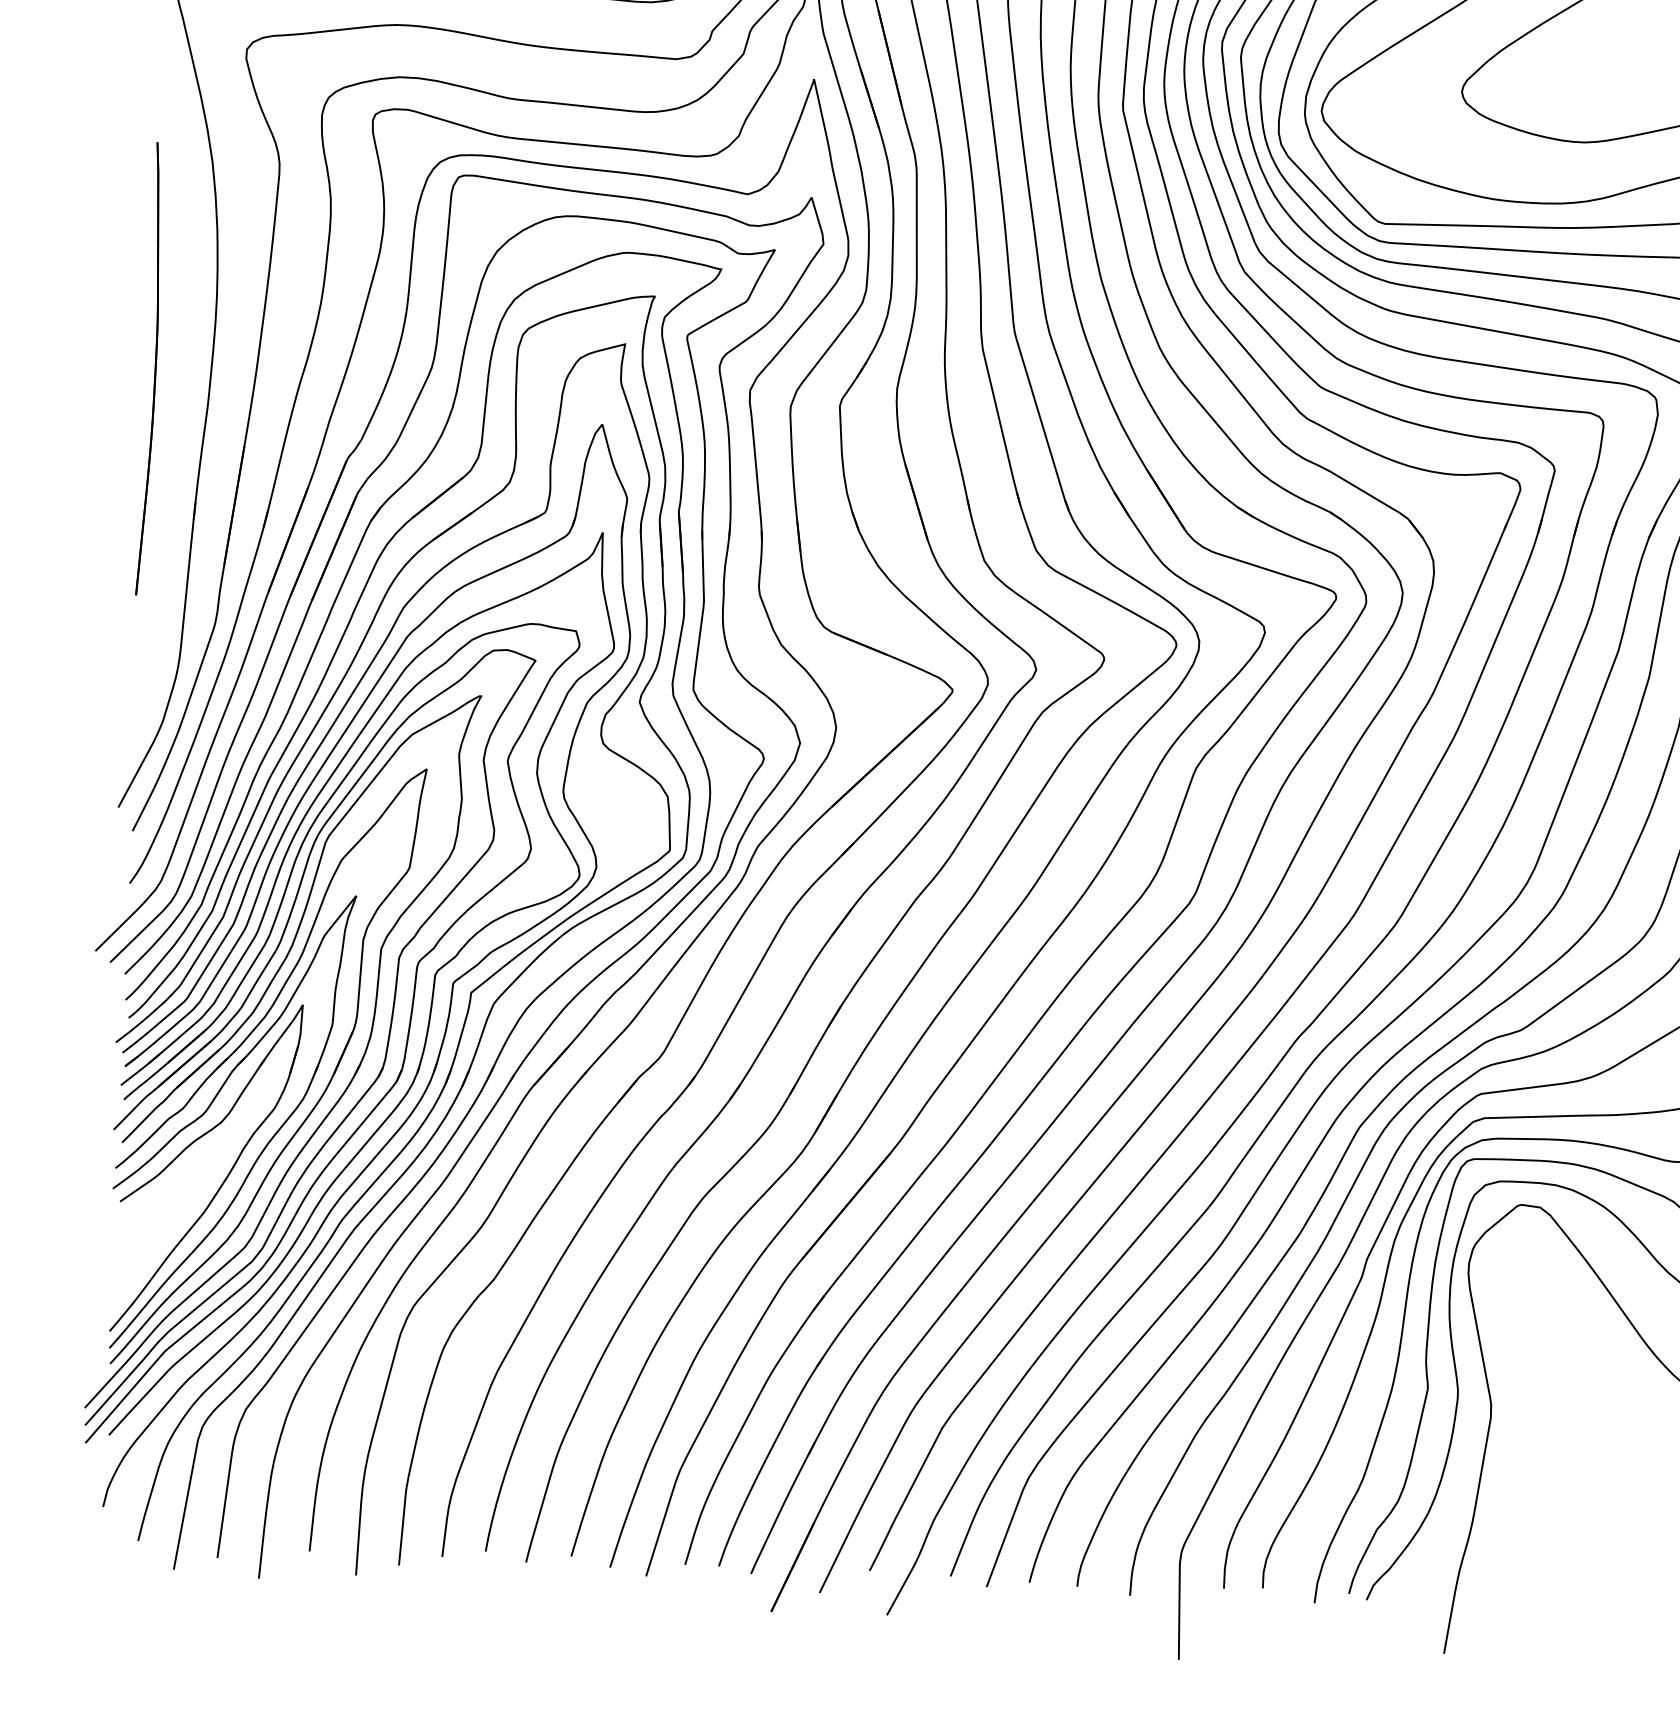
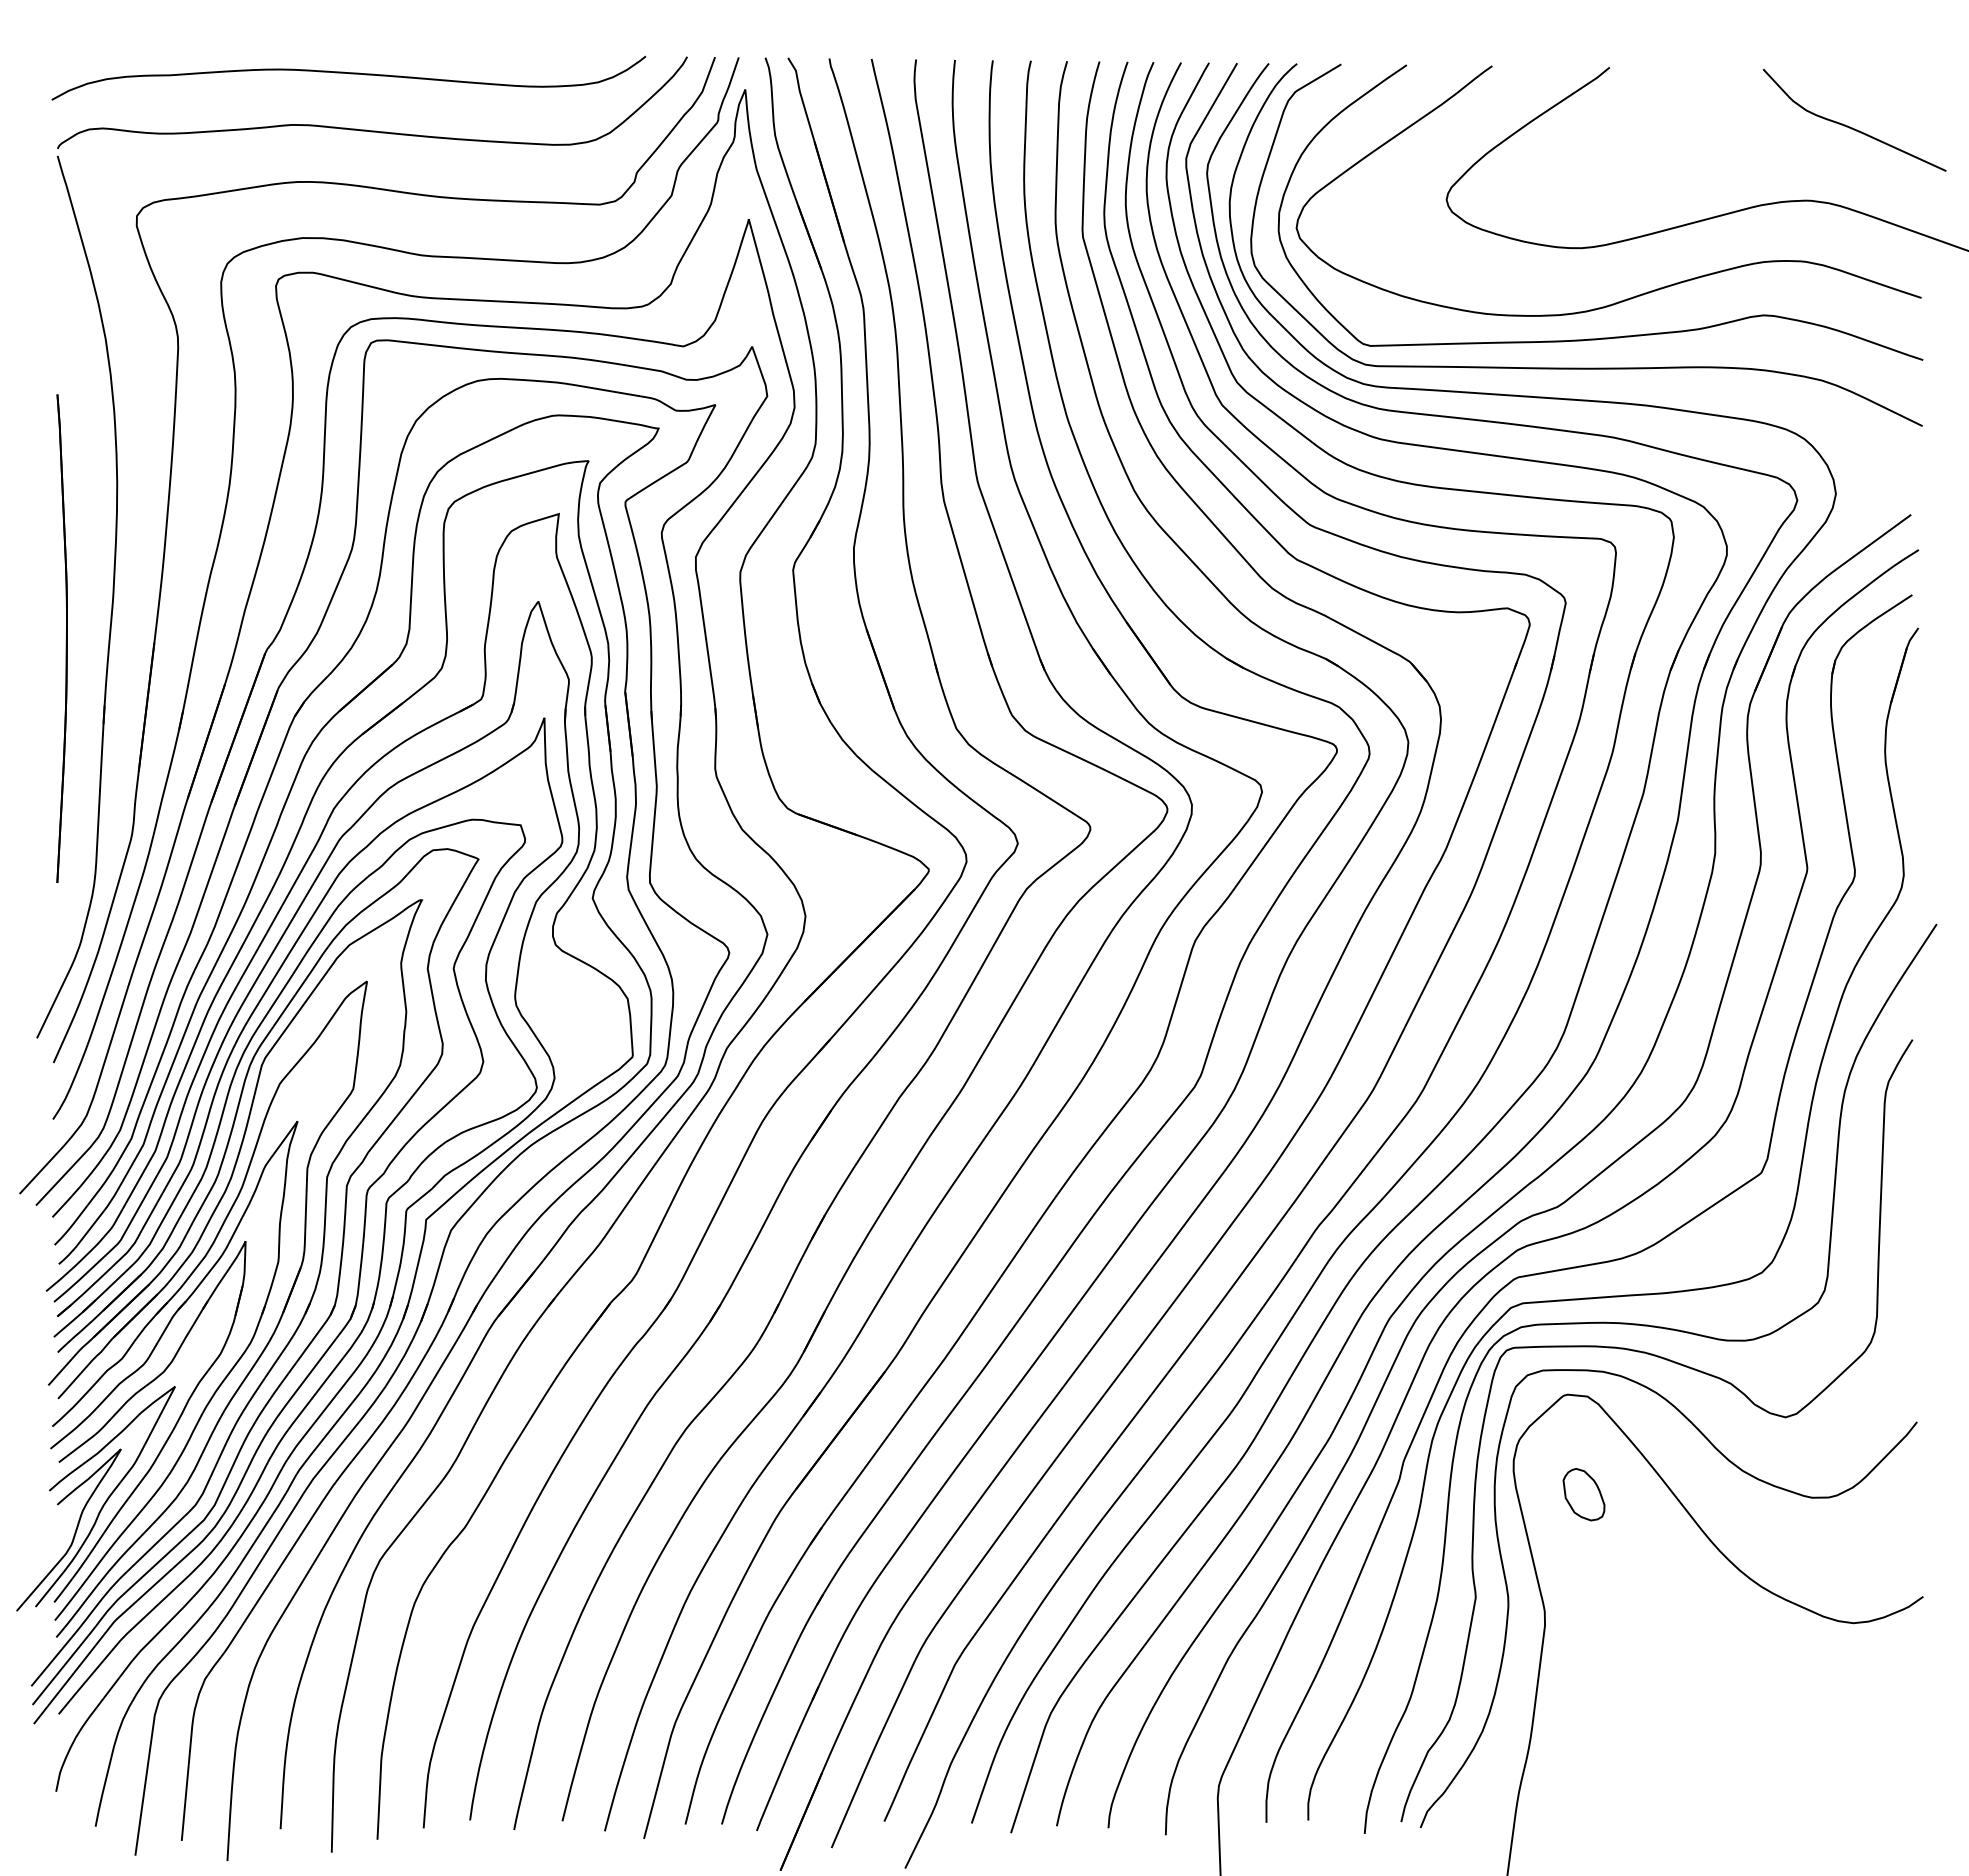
part: (150, 368) -> (61, 638), moved
part: (152, 1236) -> (95, 1498), added
part: (1532, 1298) -> (1583, 1494), added

